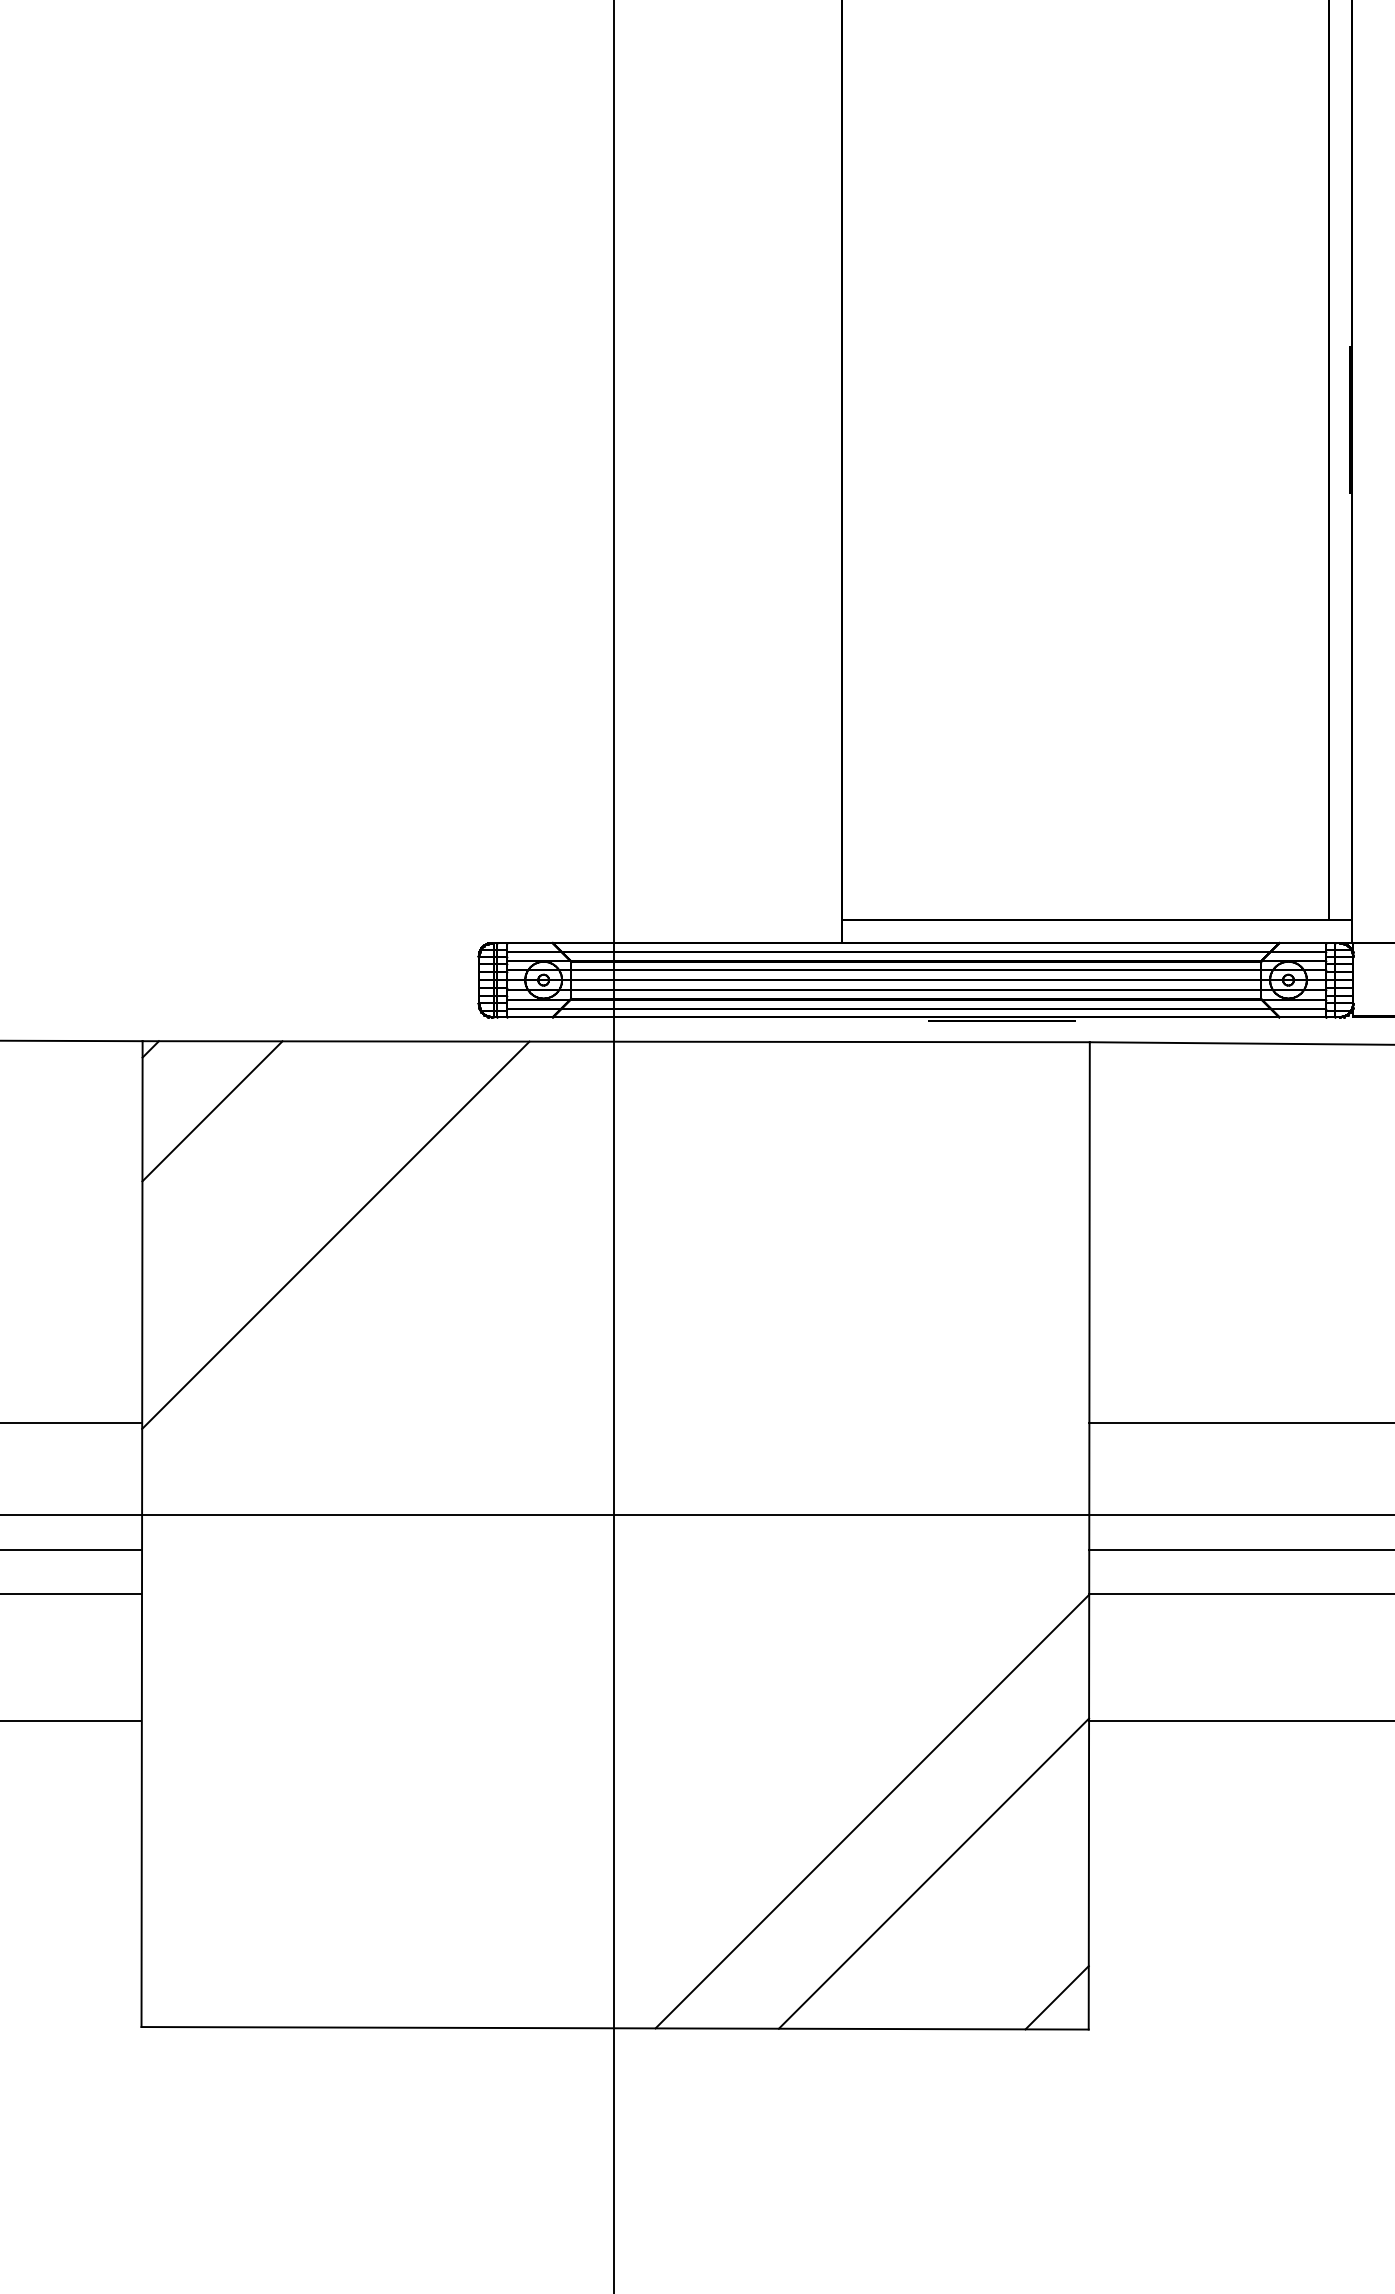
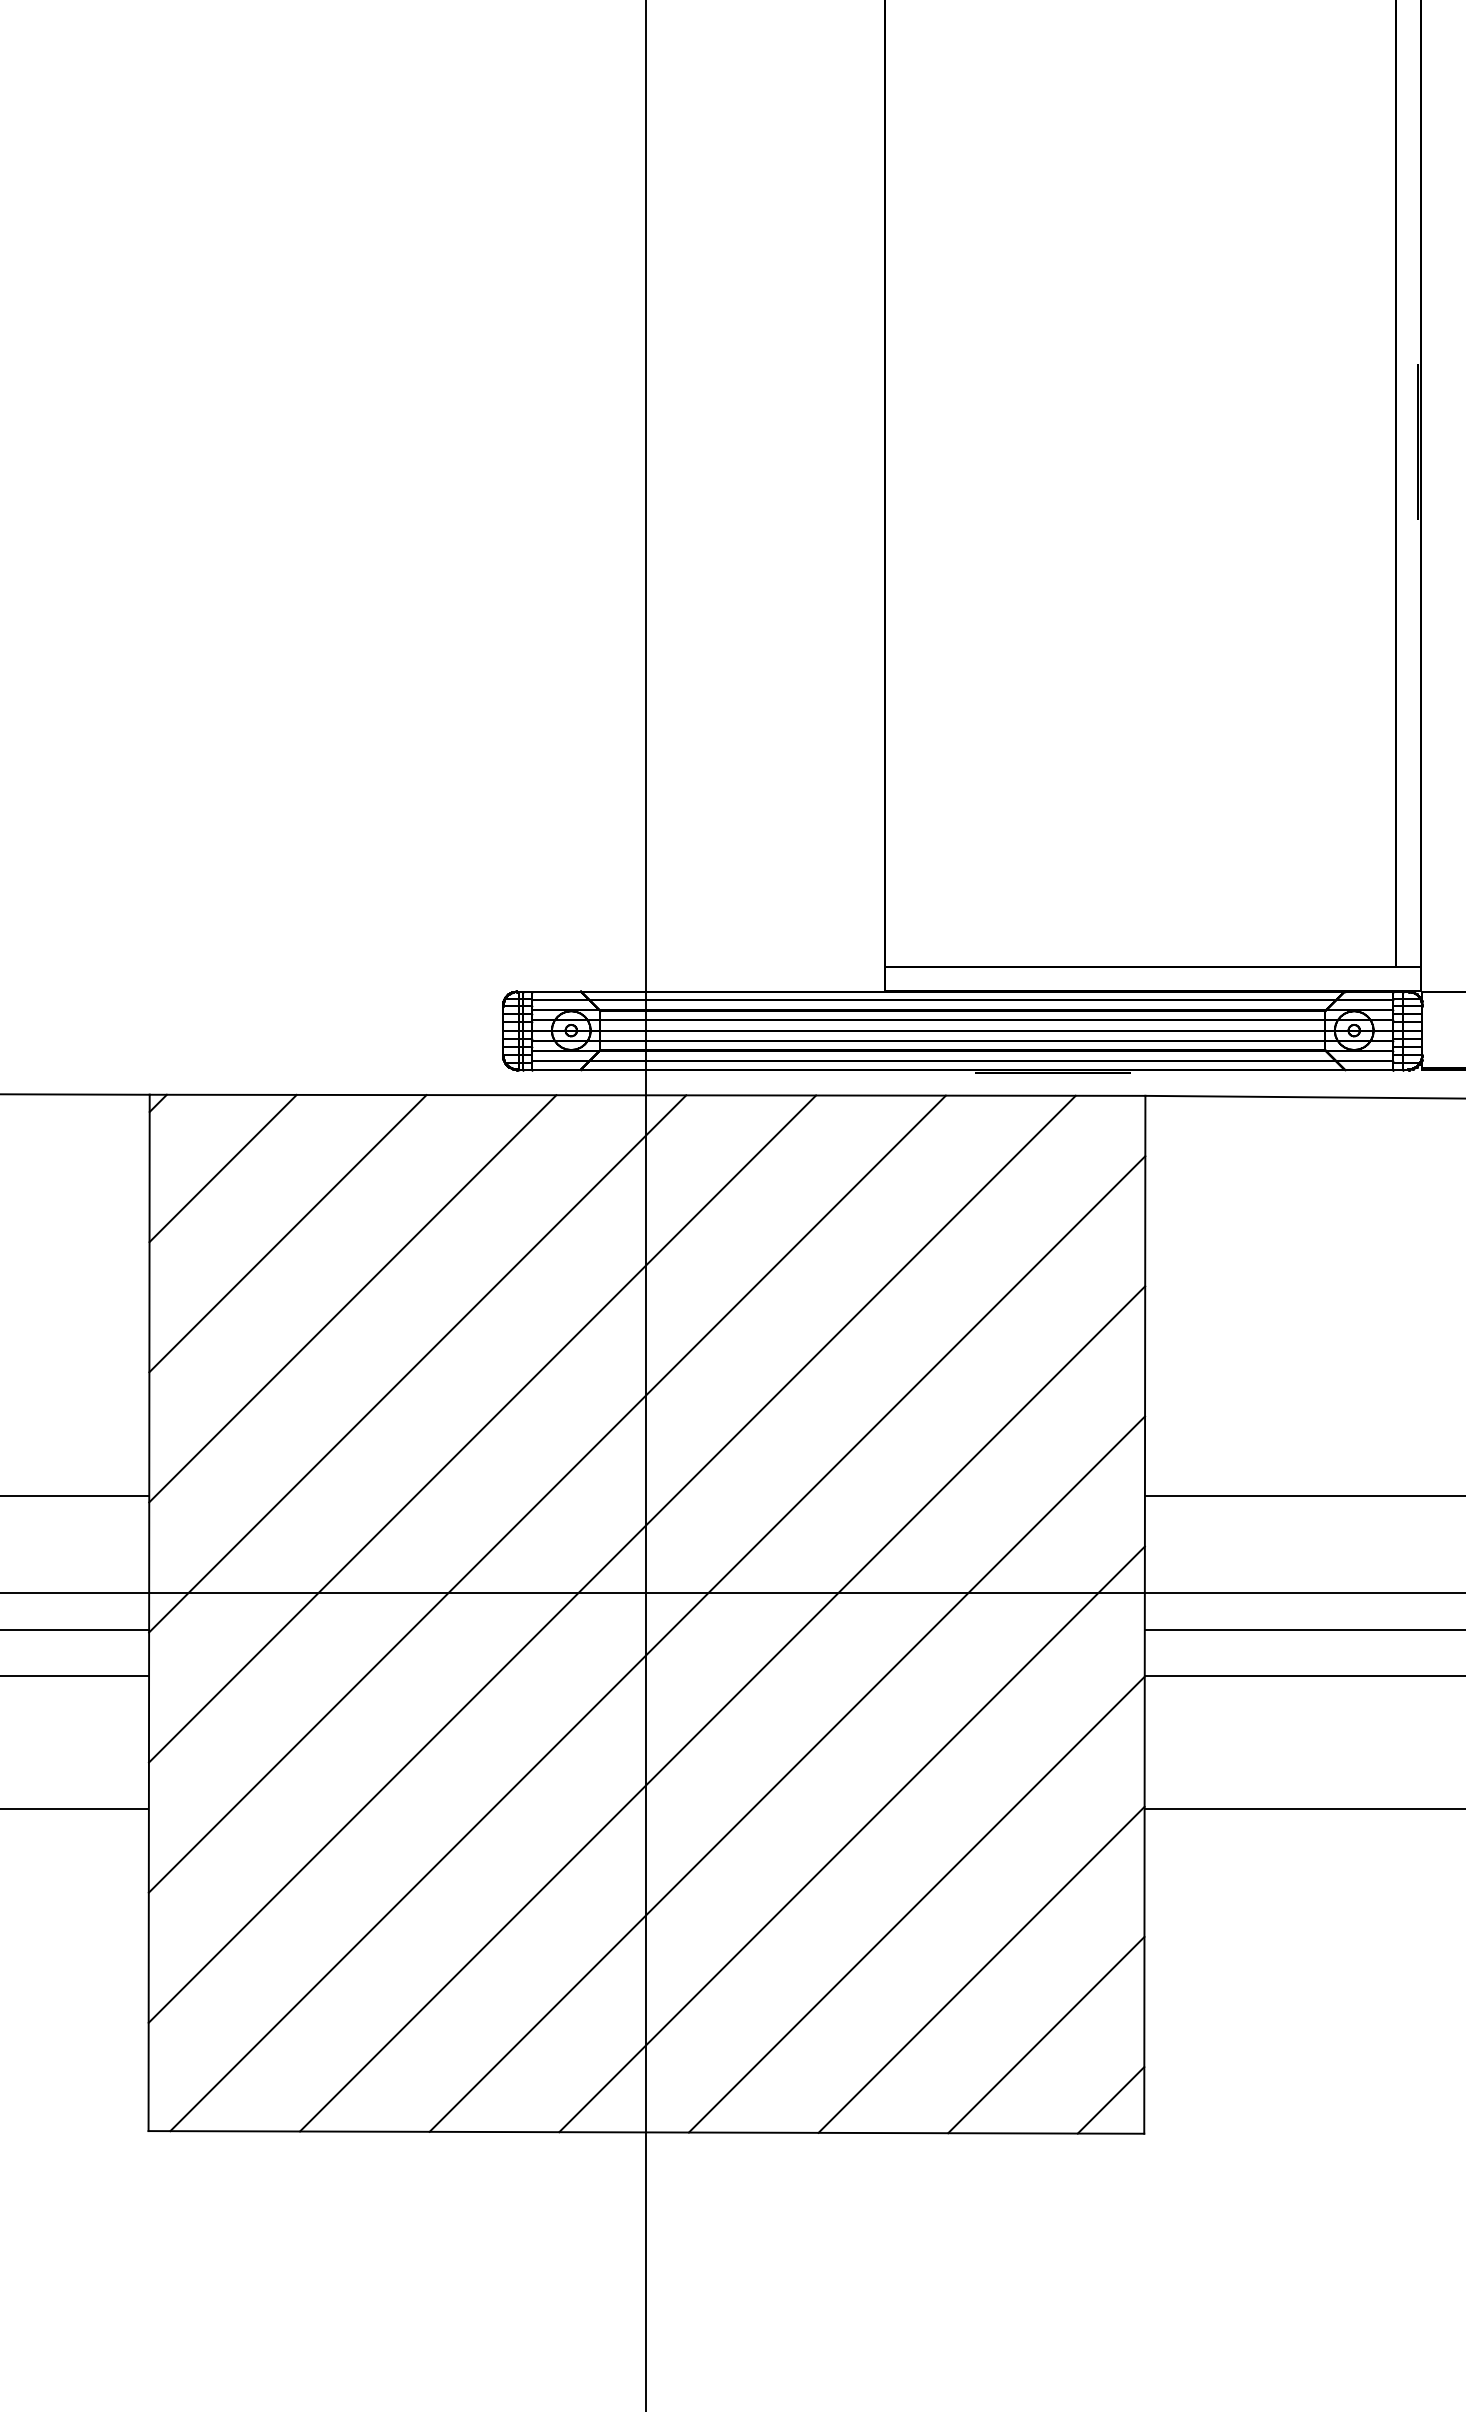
line: (274, 1173) -> (288, 1233), added
line: (397, 1296) -> (417, 1363), added
line: (458, 1358) -> (481, 1428), added
line: (520, 1421) -> (546, 1494), added
line: (582, 1483) -> (612, 1559), added
line: (625, 1563) -> (657, 1643), added
line: (687, 1625) -> (722, 1708), added
line: (748, 1687) -> (786, 1774), added
line: (810, 1749) -> (851, 1839), added
line: (995, 1935) -> (1046, 2034), added

